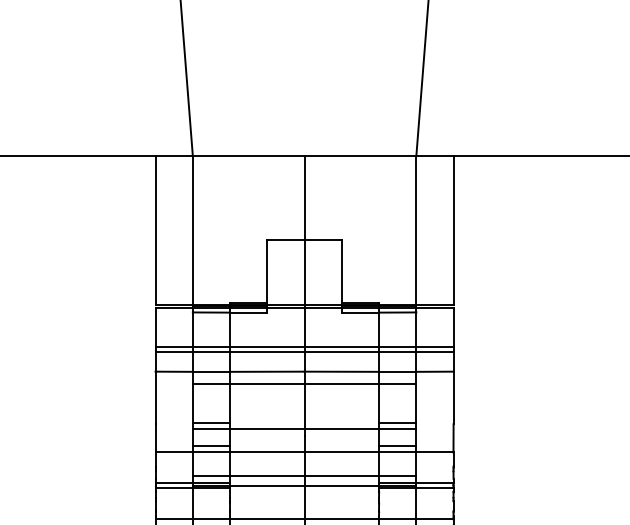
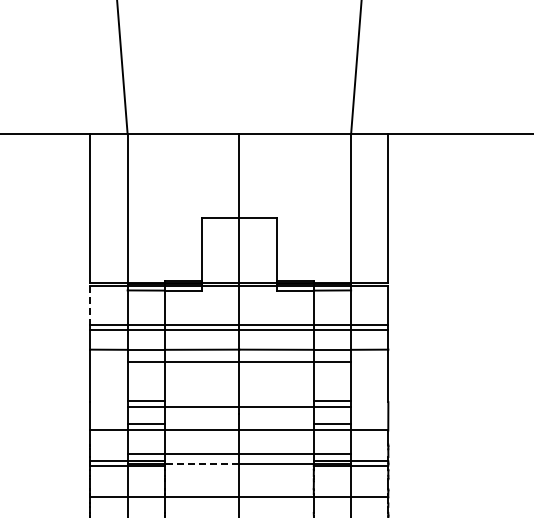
line: (155, 327) -> (90, 305), solid -> dashed
line: (266, 486) -> (201, 464), solid -> dashed

